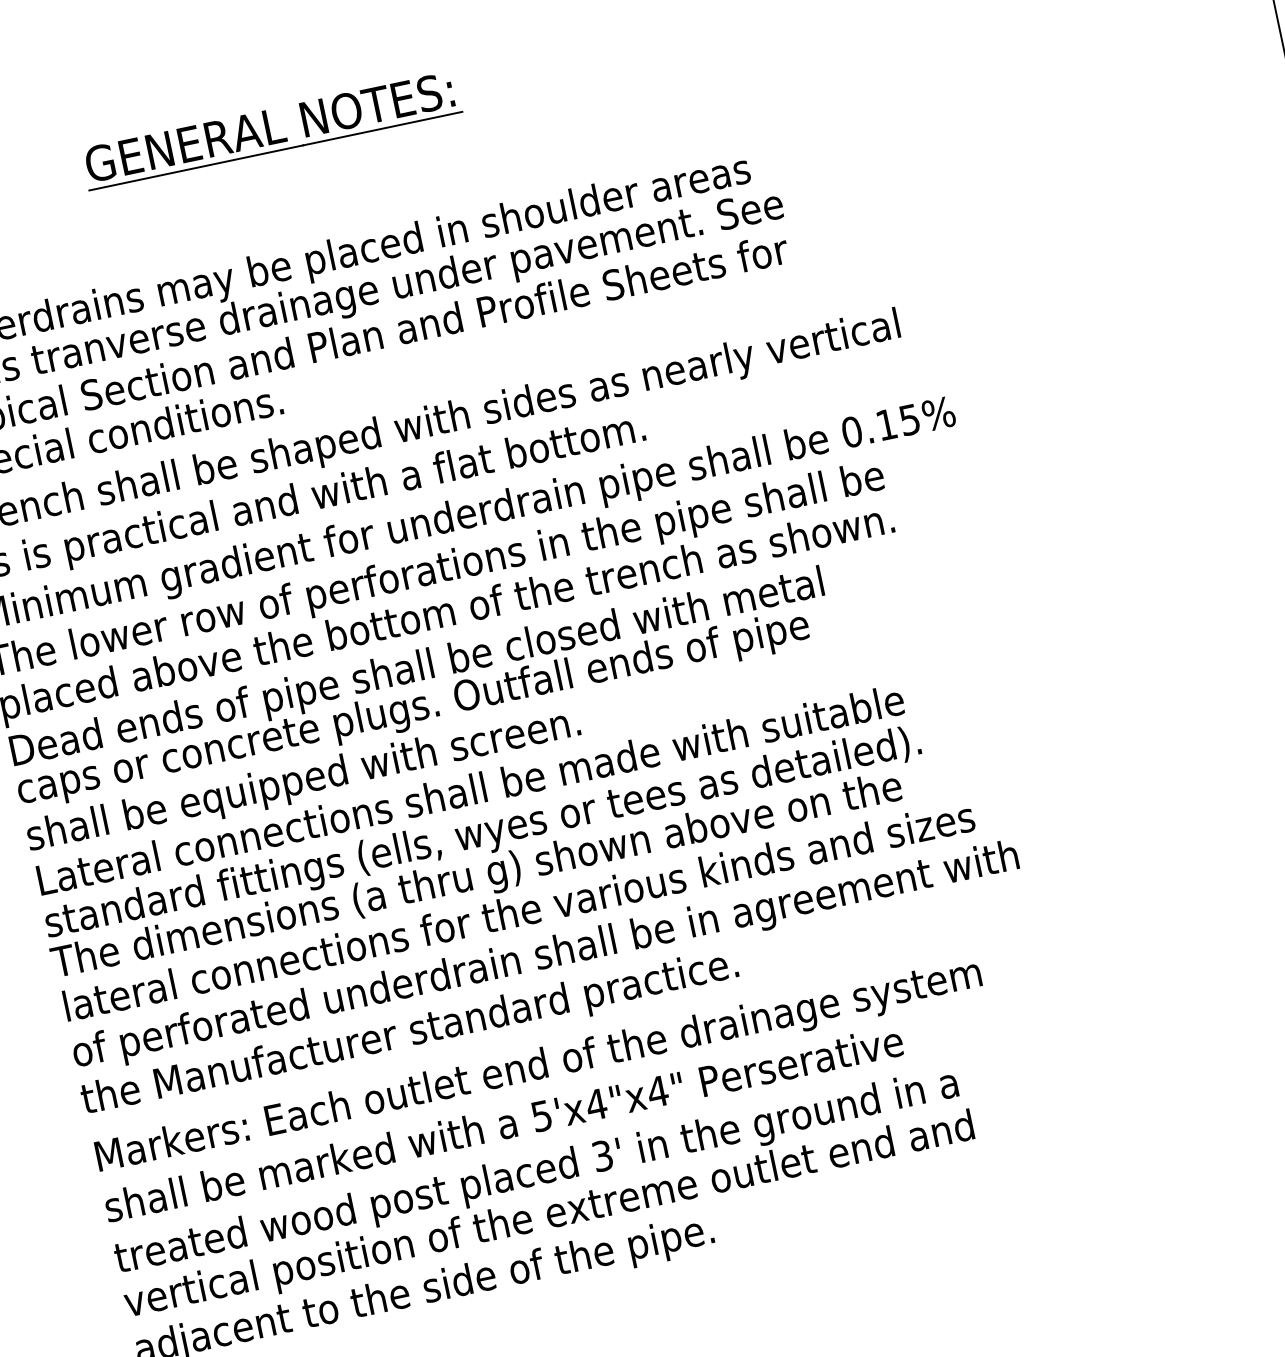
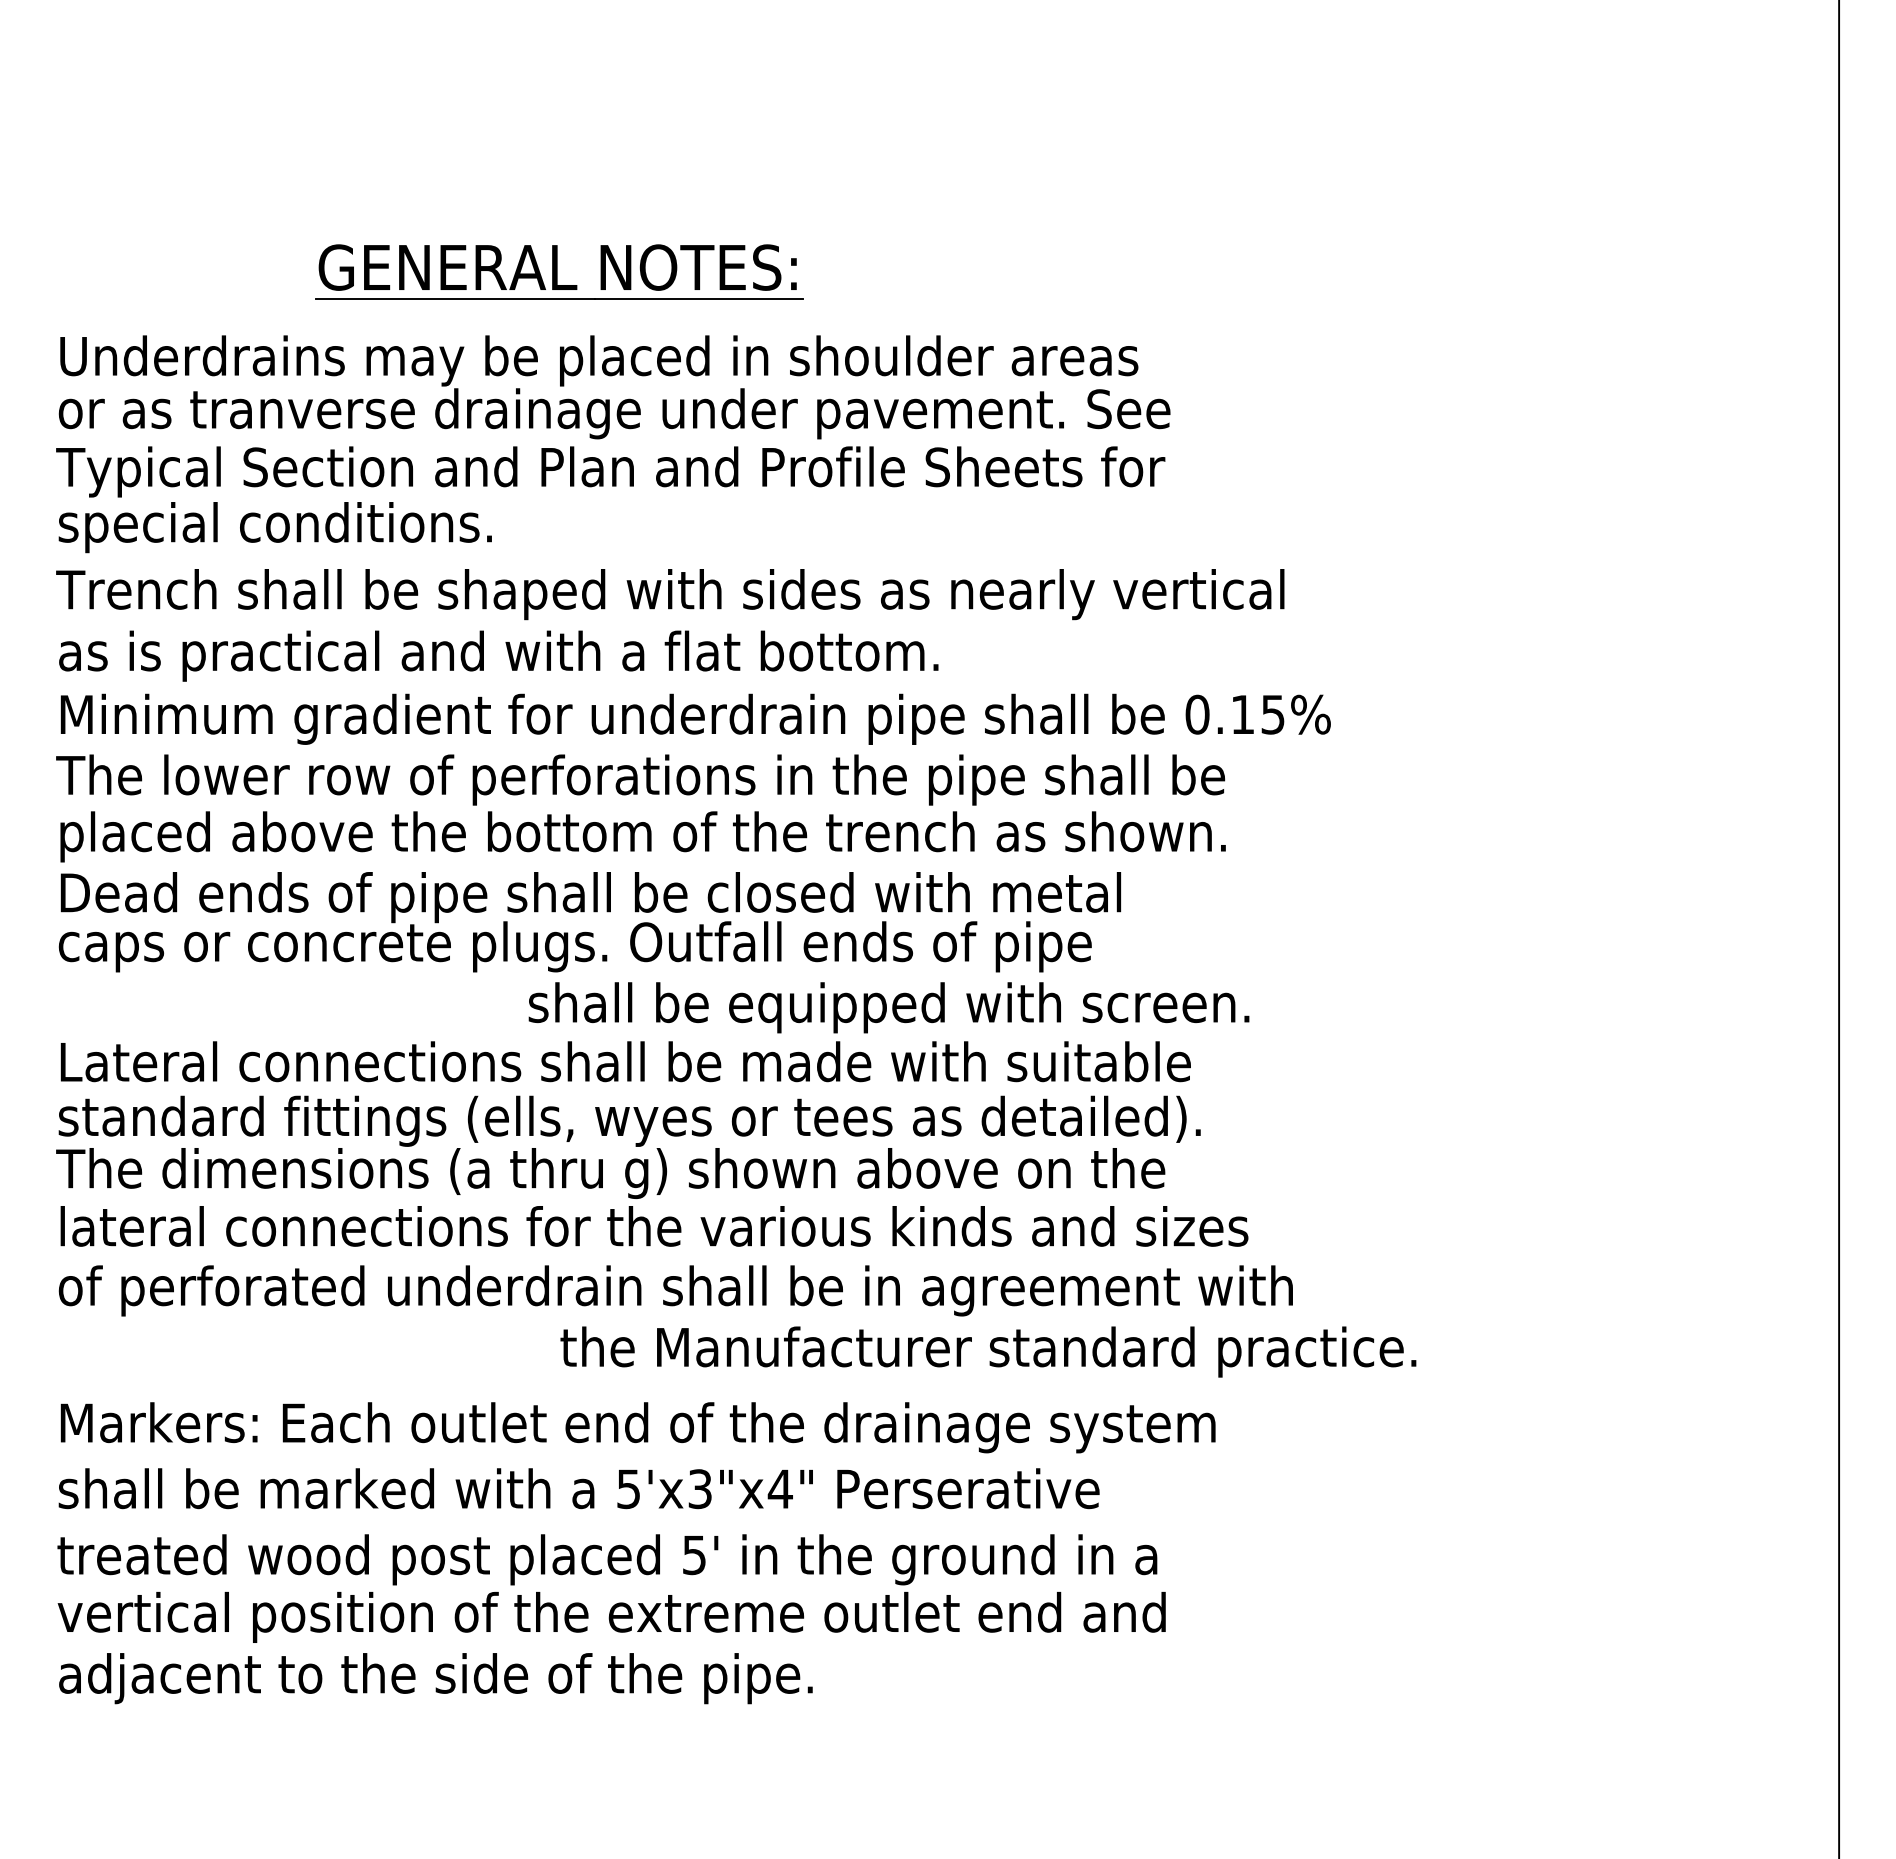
part: (271, 130) -> (559, 271), moved
text: (303, 781) -> (888, 1007), moved
text: (410, 1033) -> (988, 1351), moved
text: (595, 1105) -> (699, 1489), 5'x4"x4" -> 5'x3"x4"
text: (602, 1155) -> (694, 1554), 3' -> 5'

